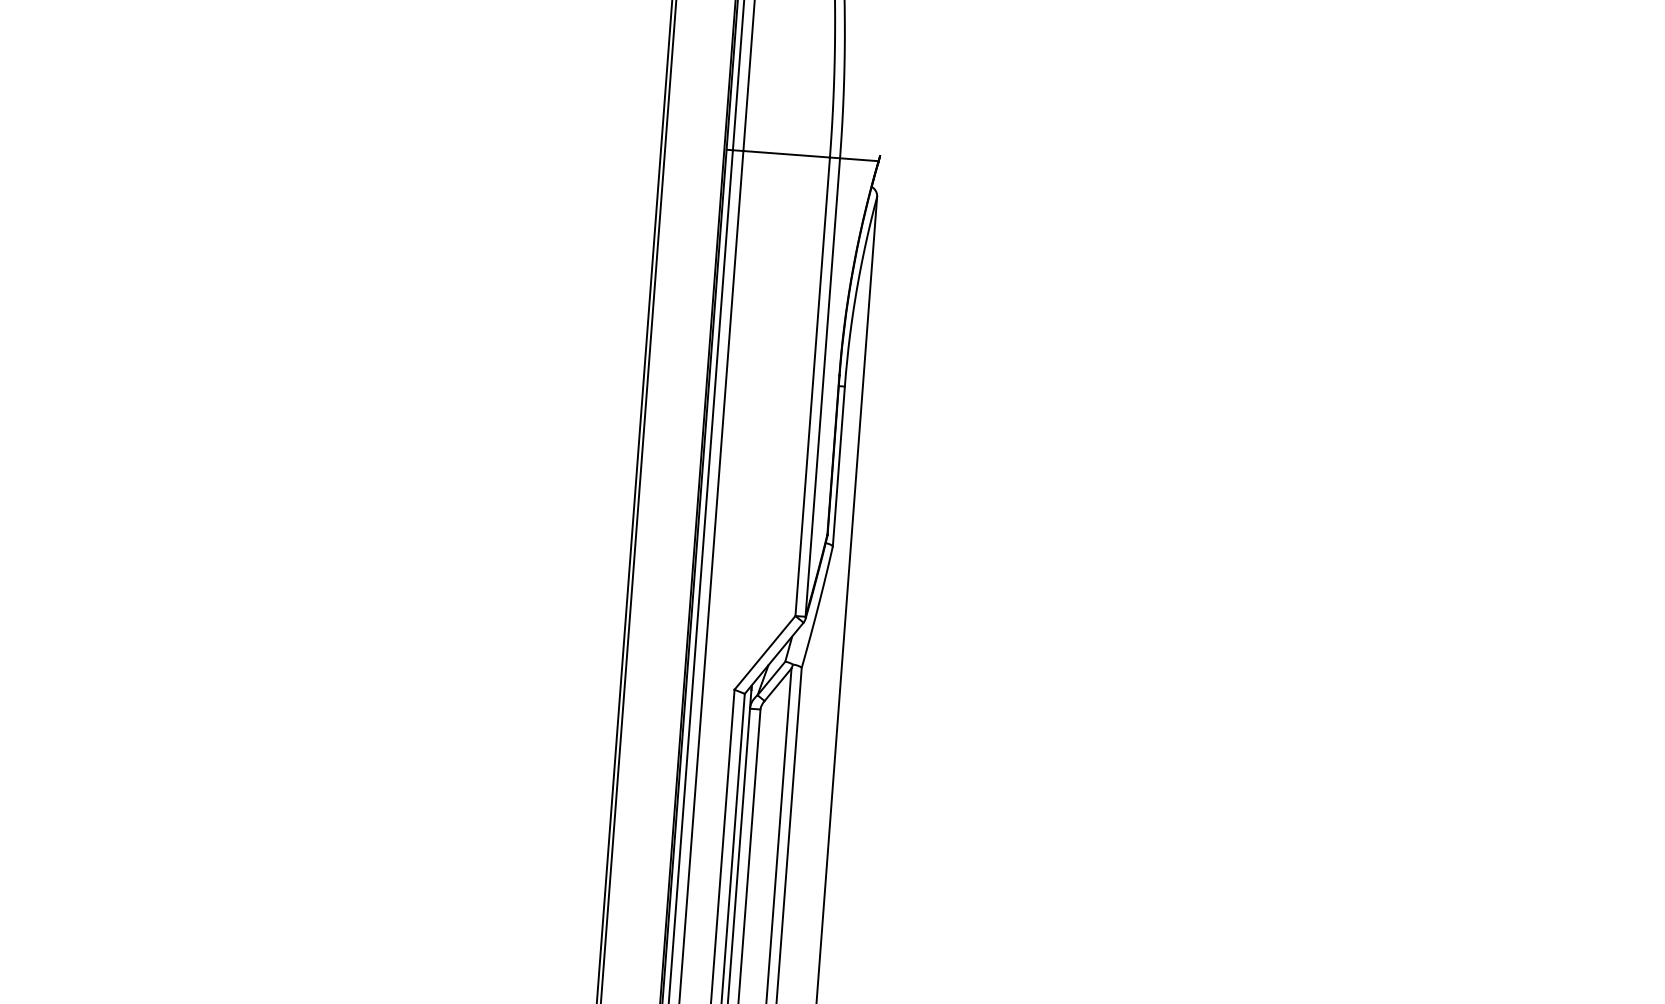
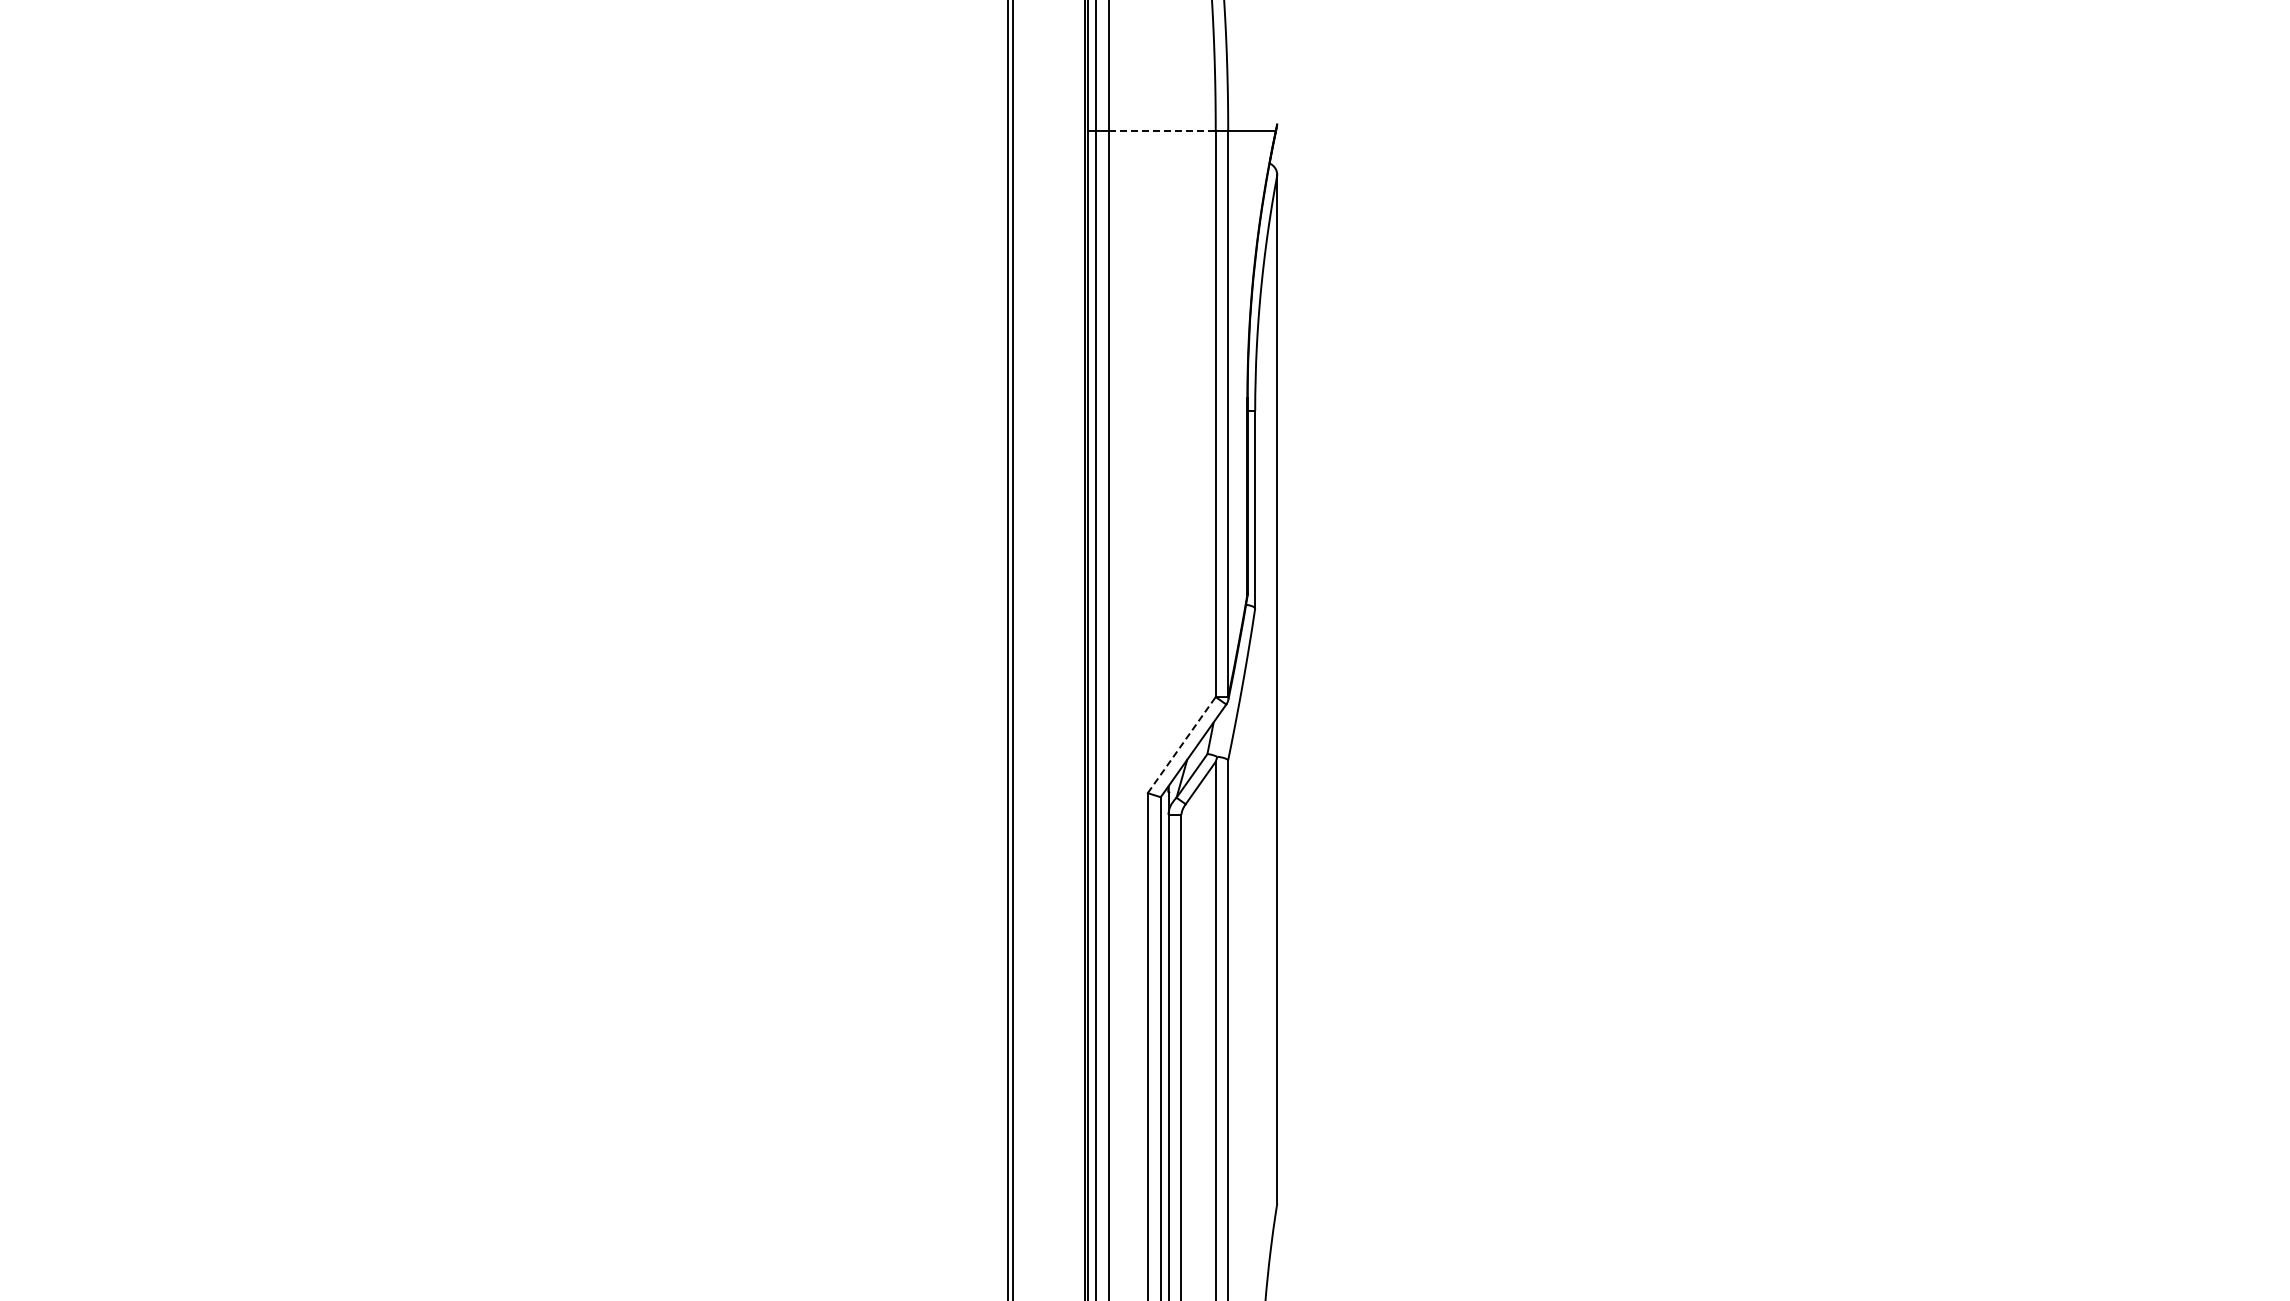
line: (786, 154) -> (1162, 131), solid -> dashed
line: (764, 653) -> (1181, 745), solid -> dashed

